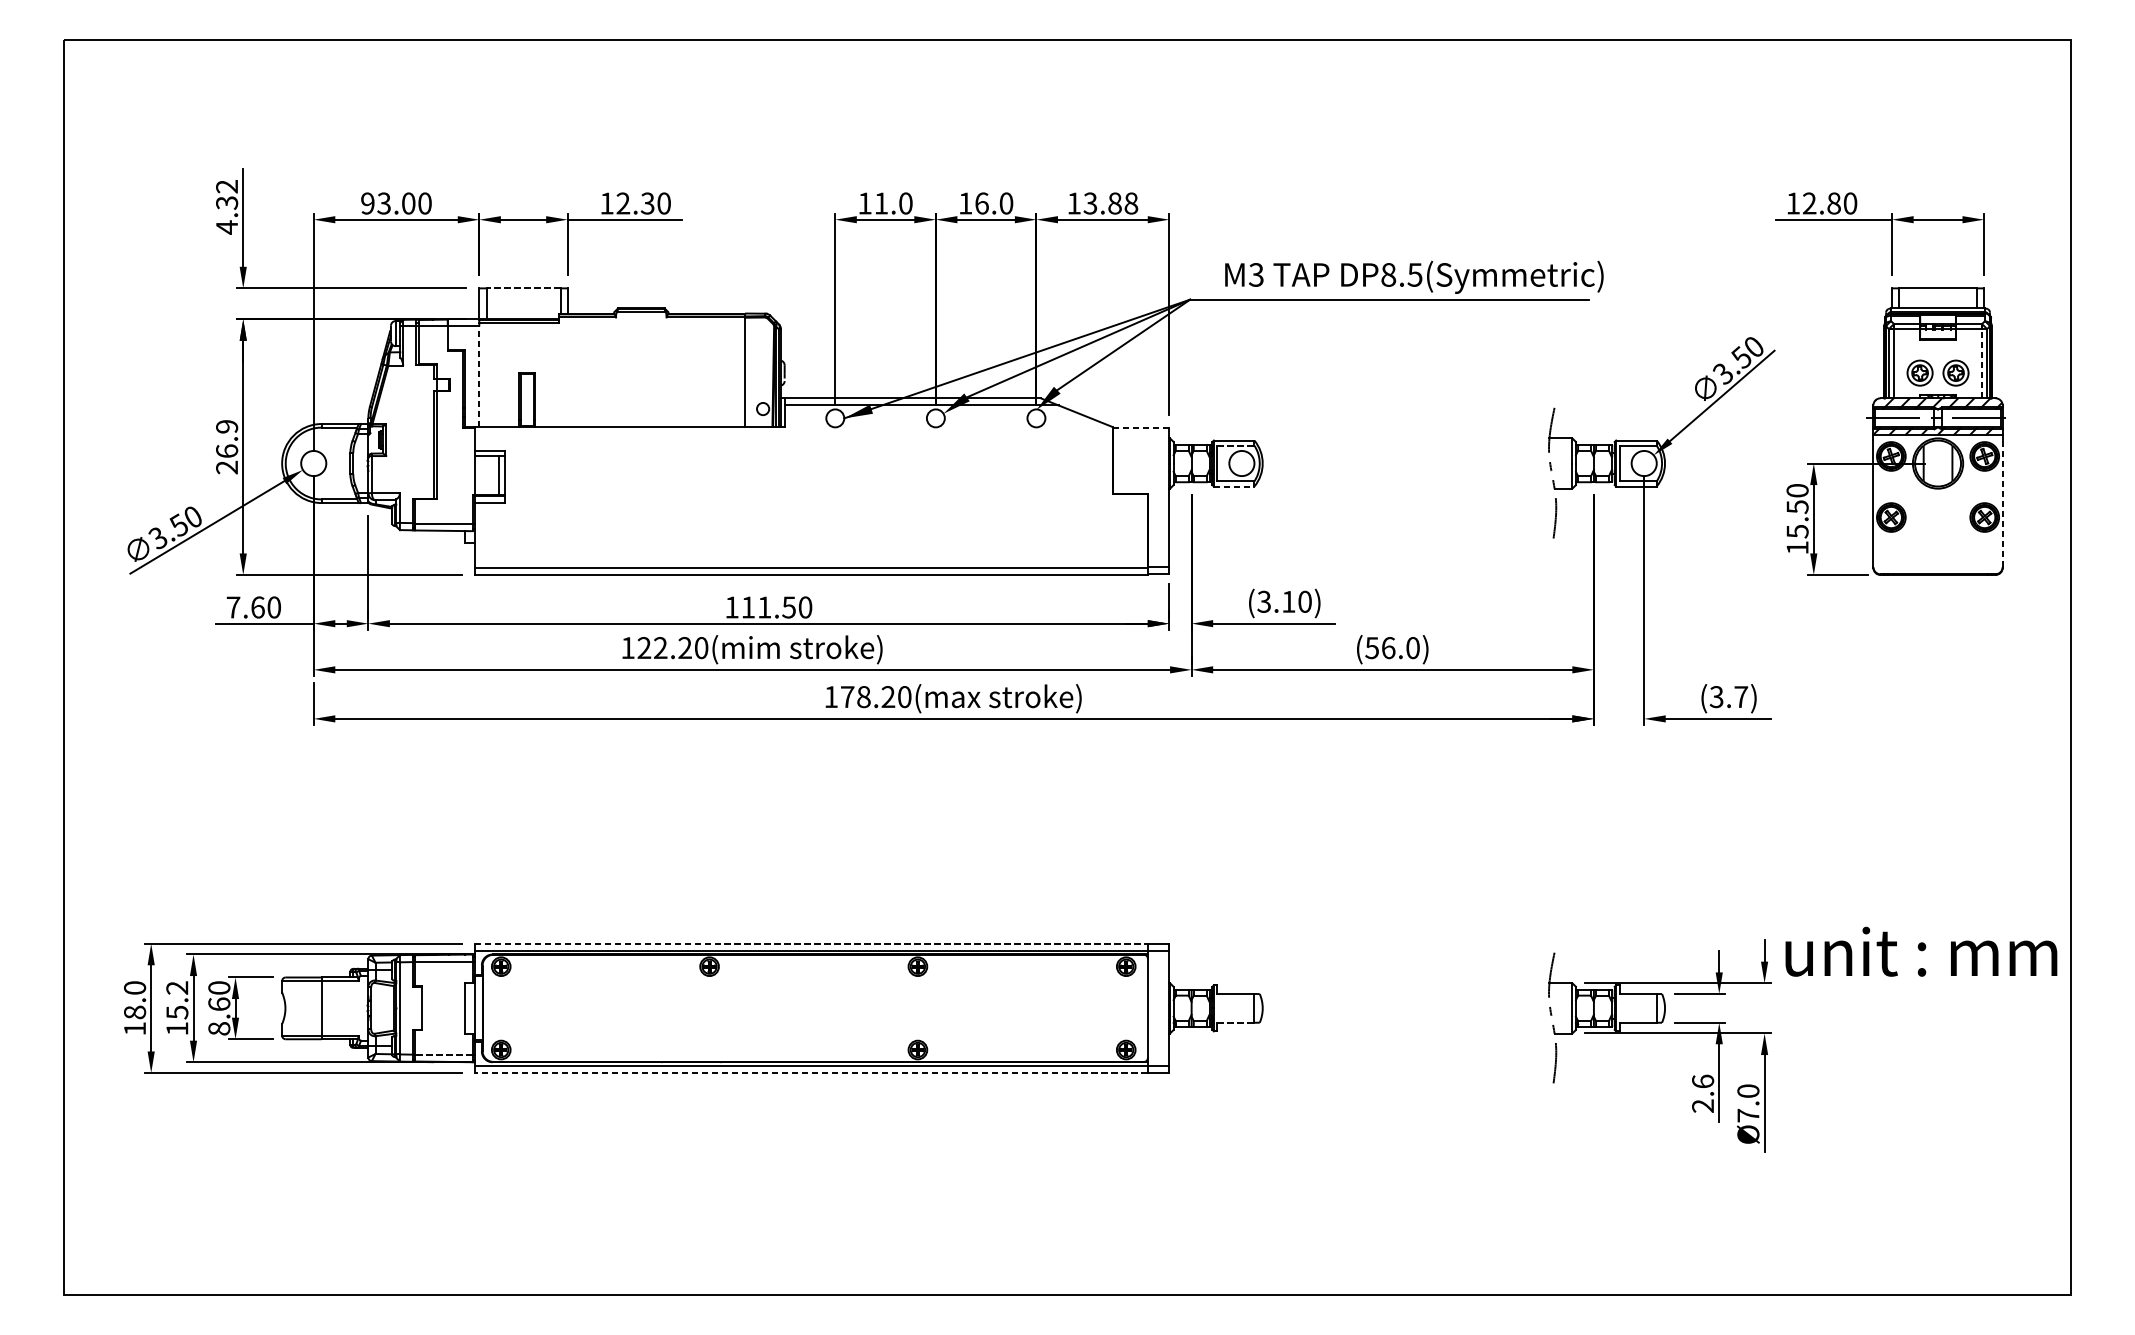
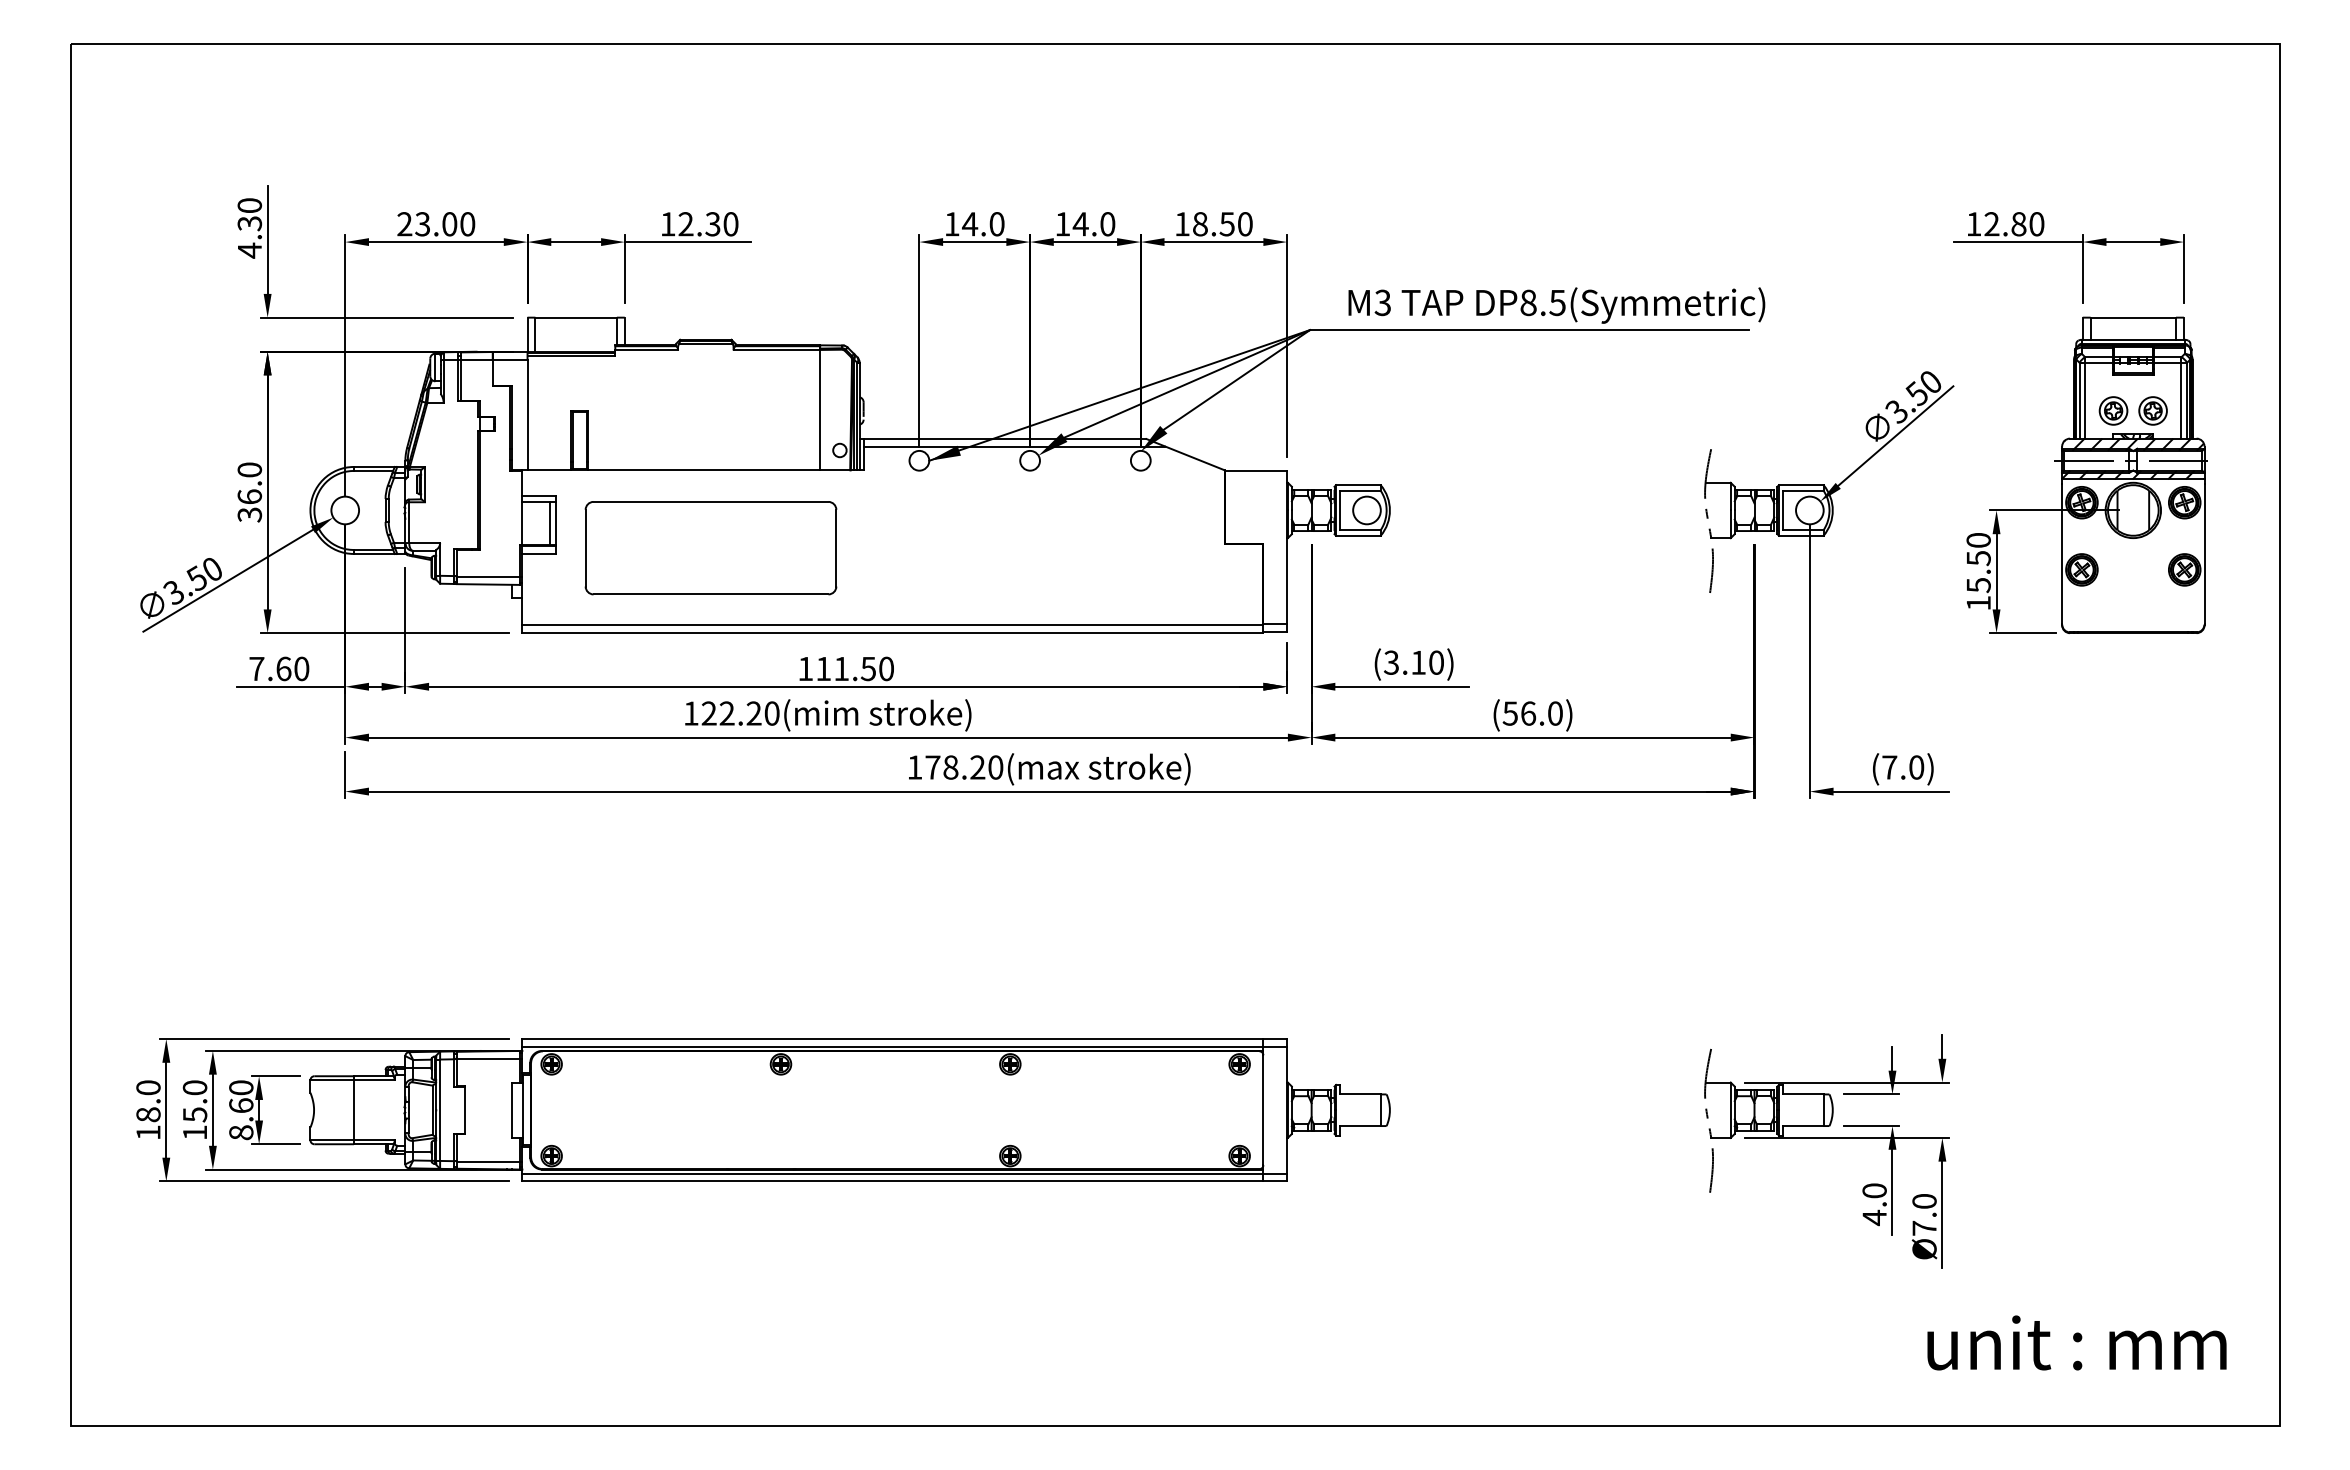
text: (226, 186) -> (249, 205), 4.32 -> 4.30
text: (367, 203) -> (404, 224), 93.00 -> 23.00
text: (880, 203) -> (969, 224), 11.0 -> 14.0
text: (981, 203) -> (1080, 224), 16.0 -> 14.0
text: (1110, 203) -> (1222, 224), 13.88 -> 18.50
line: (523, 288) -> (576, 317), dashed -> solid
line: (1981, 363) -> (2181, 400), dashed -> solid
line: (479, 376) -> (527, 414), dashed -> solid
line: (1140, 428) -> (1255, 471), dashed -> solid
line: (1236, 445) -> (1360, 490), dashed -> solid
text: (226, 447) -> (249, 492), 26.9 -> 36.0
line: (1234, 486) -> (1358, 535), dashed -> solid
part: (645, 498) -> (710, 548), added
line: (2002, 502) -> (2204, 553), dashed -> solid
text: (1729, 697) -> (1903, 767), (3.7) -> (7.0)
line: (810, 944) -> (892, 1039), dashed -> solid
text: (1920, 951) -> (2076, 1342), moved
text: (176, 987) -> (194, 1087), 15.2 -> 15.0
line: (1236, 1023) -> (1360, 1126), dashed -> solid
line: (443, 1054) -> (488, 1161), dashed -> solid
line: (810, 1073) -> (892, 1181), dashed -> solid
text: (1702, 1093) -> (1874, 1204), 2.6 -> 4.0

